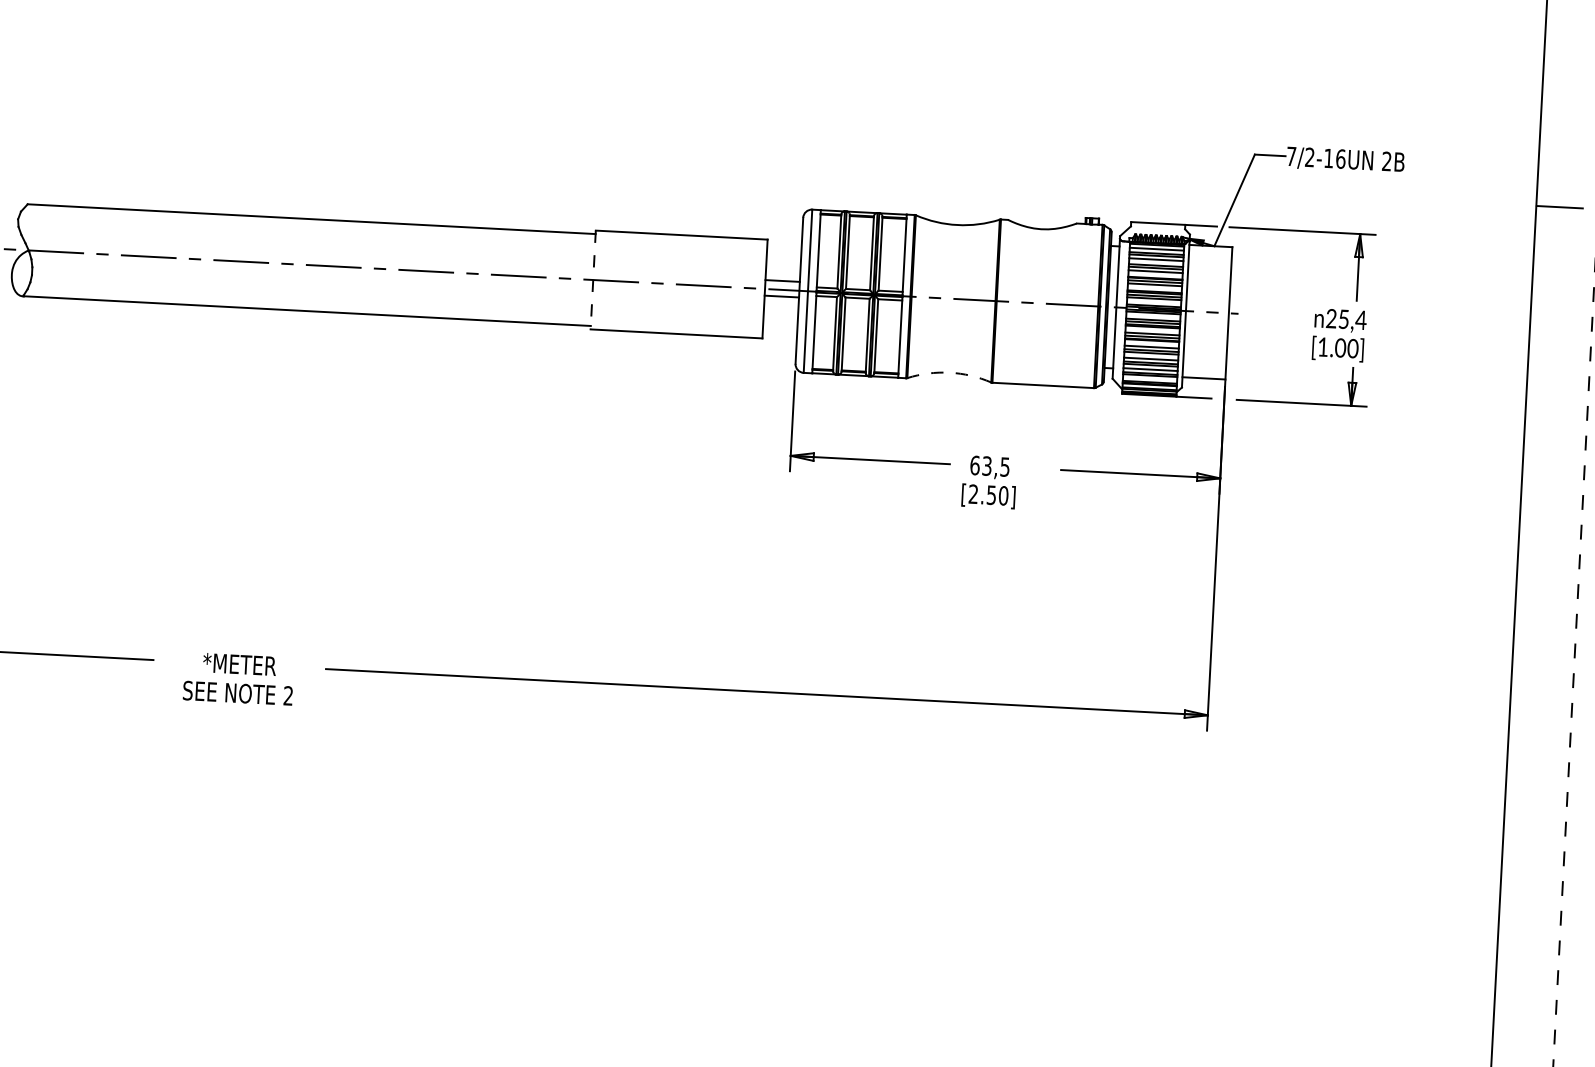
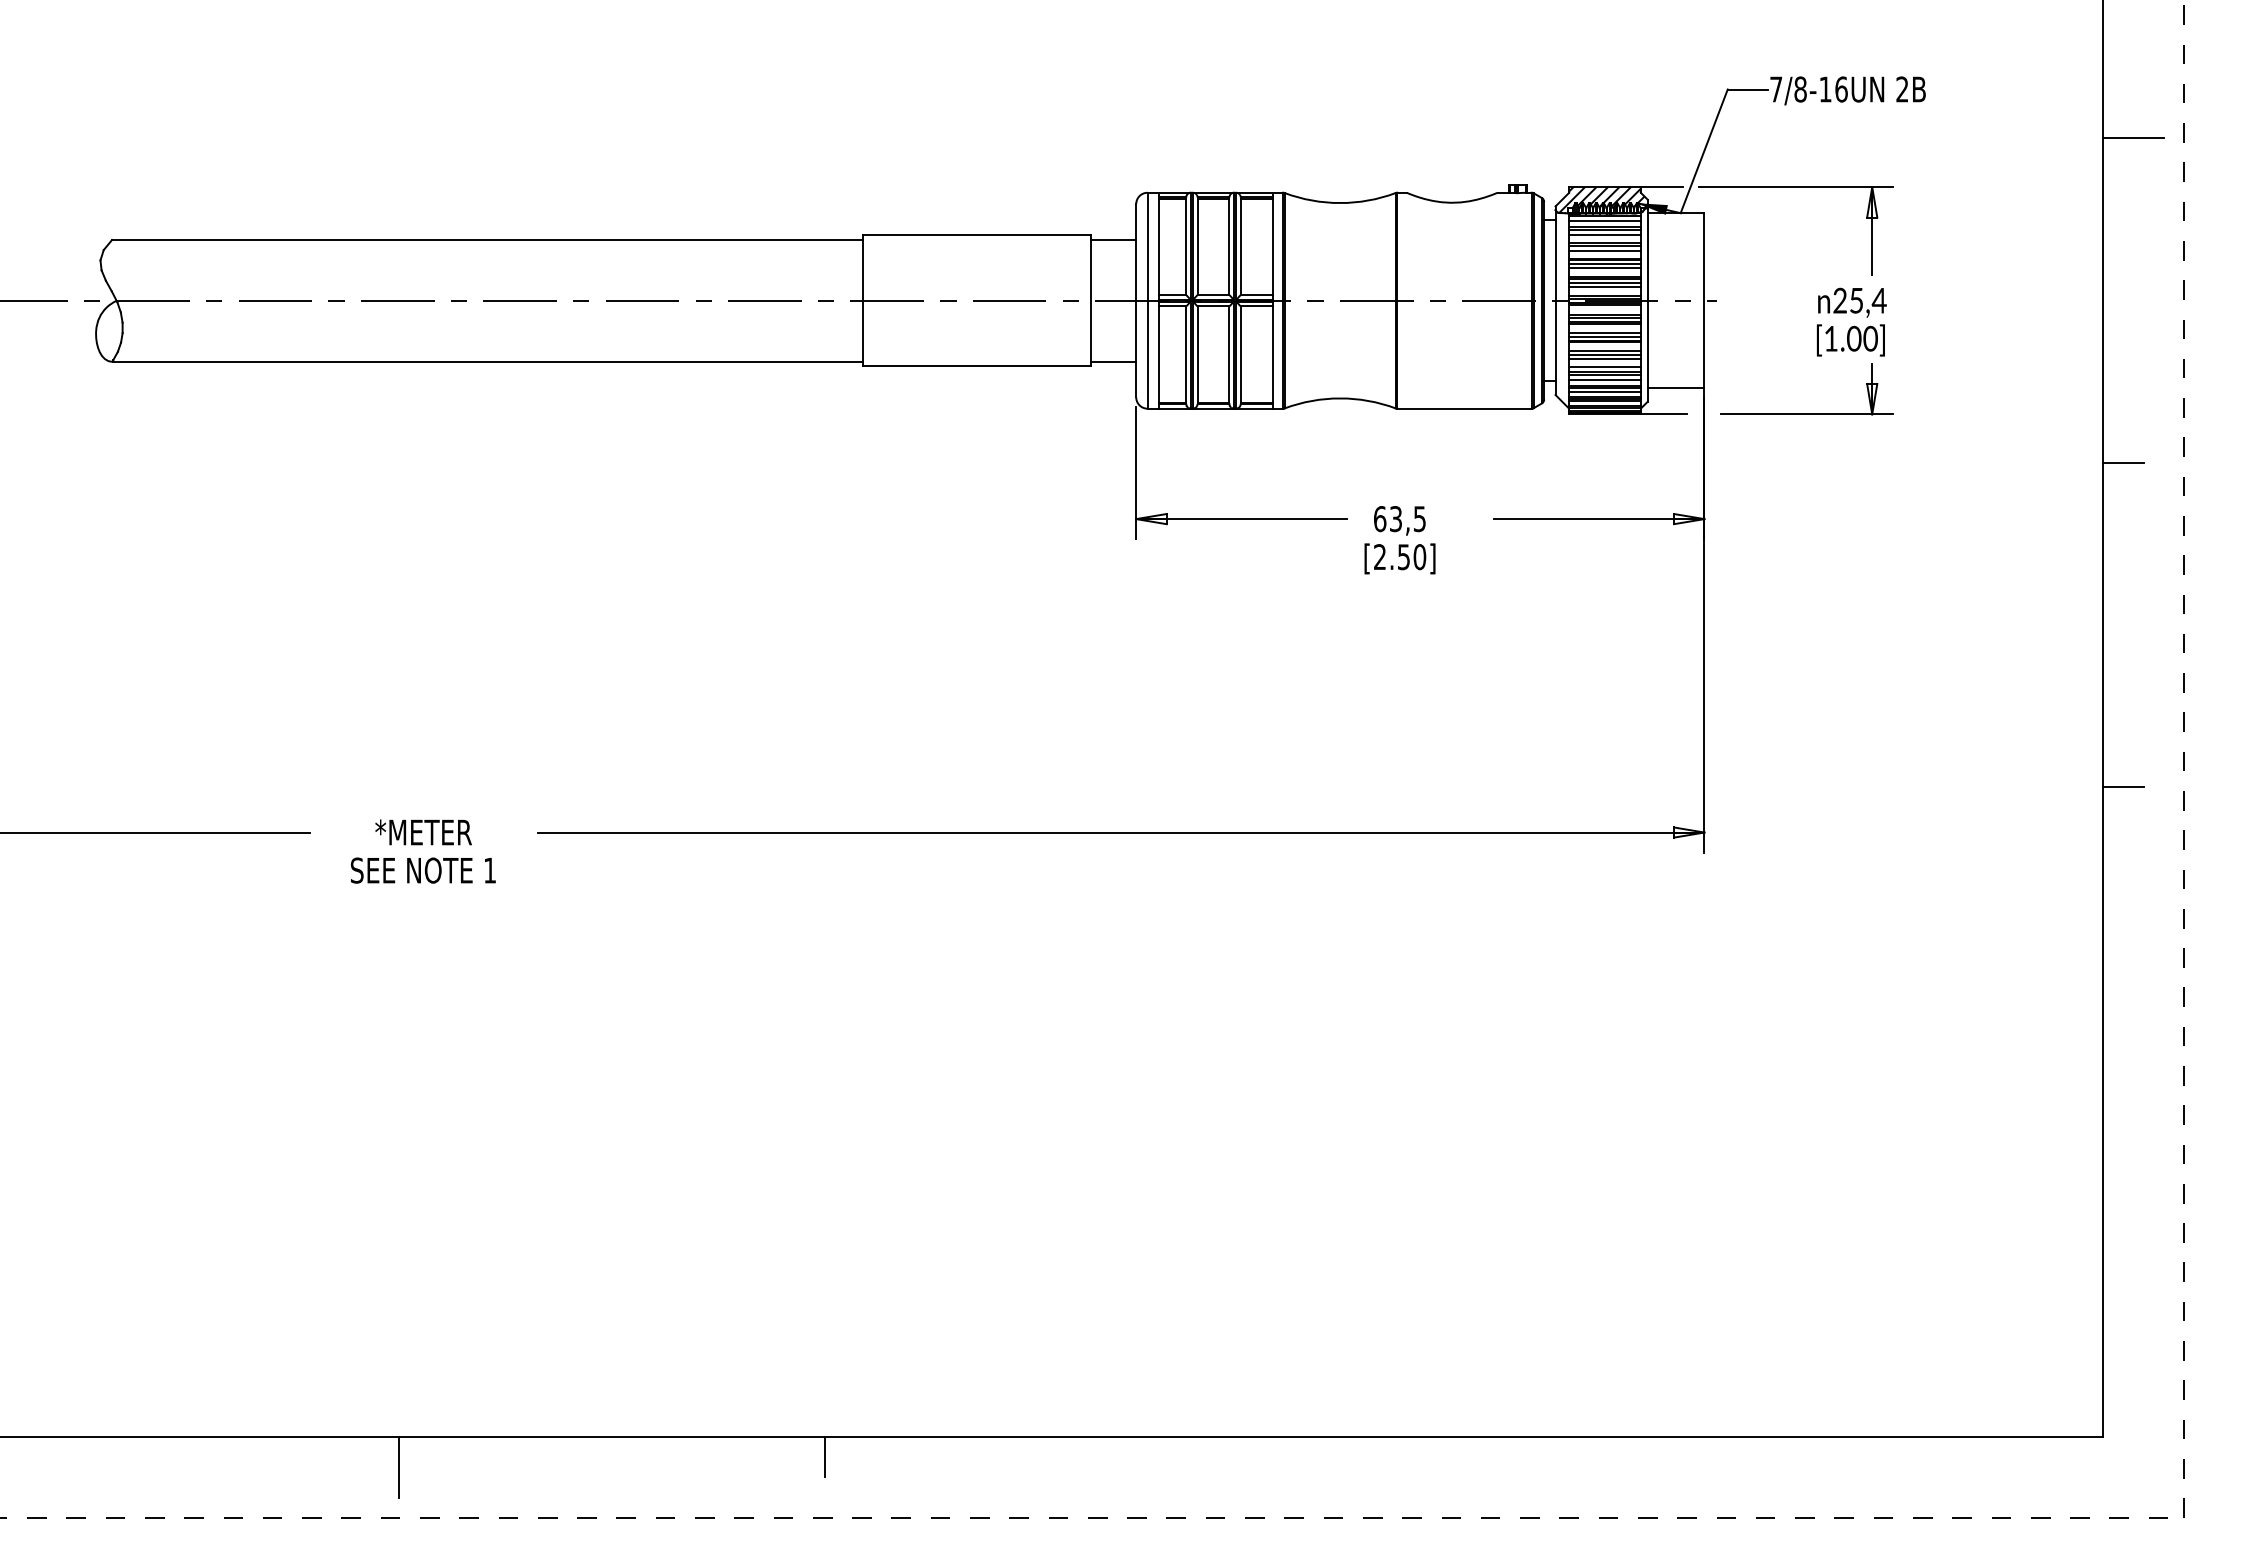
text: (1309, 157) -> (1800, 89), 7/2-16UN -> 7/8-16UN
hatch: (1156, 233) -> (1603, 200), added
line: (593, 280) -> (863, 301), dashed -> solid
line: (782, 280) -> (1113, 239), moved
line: (781, 296) -> (1113, 361), moved
arc: (949, 372) -> (1340, 398), dashed -> solid
line: (1149, 377) -> (1604, 391), added
line: (1539, 452) -> (2123, 462), added
text: (288, 695) -> (489, 870), 2 -> 1
line: (1526, 697) -> (2123, 787), added

